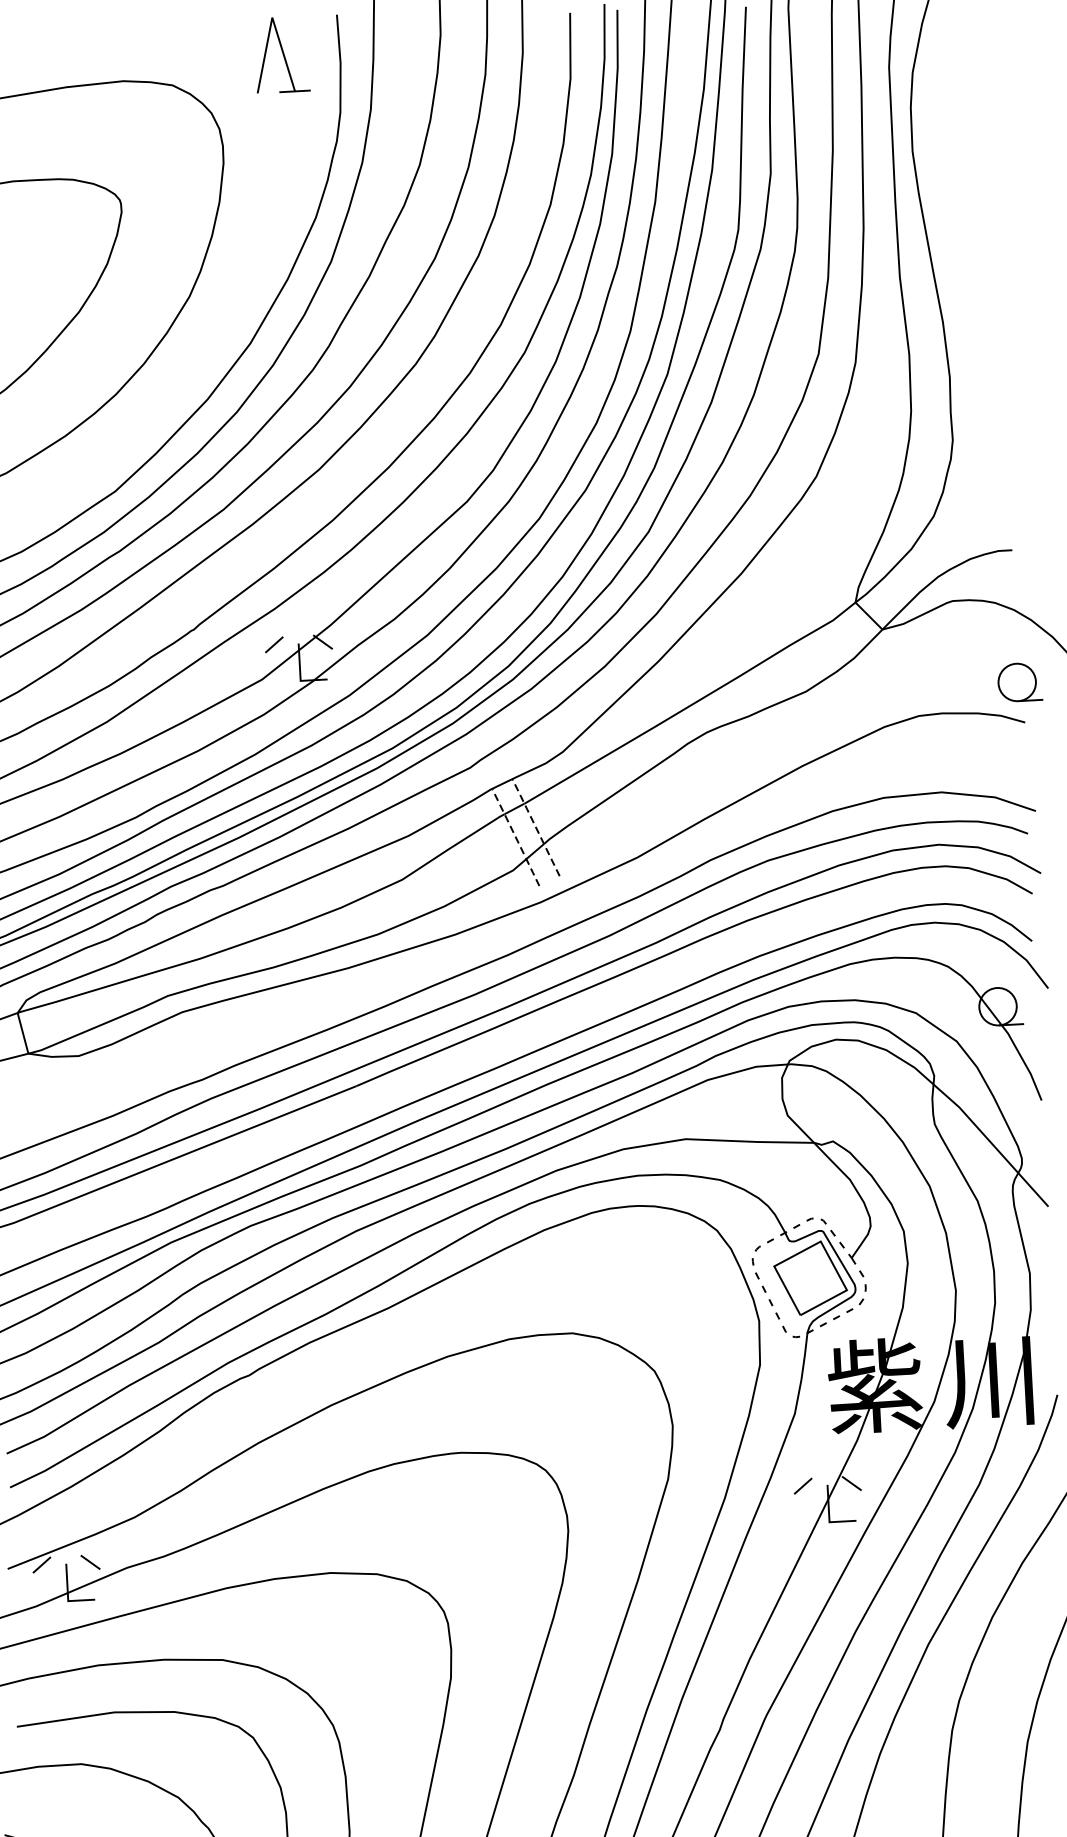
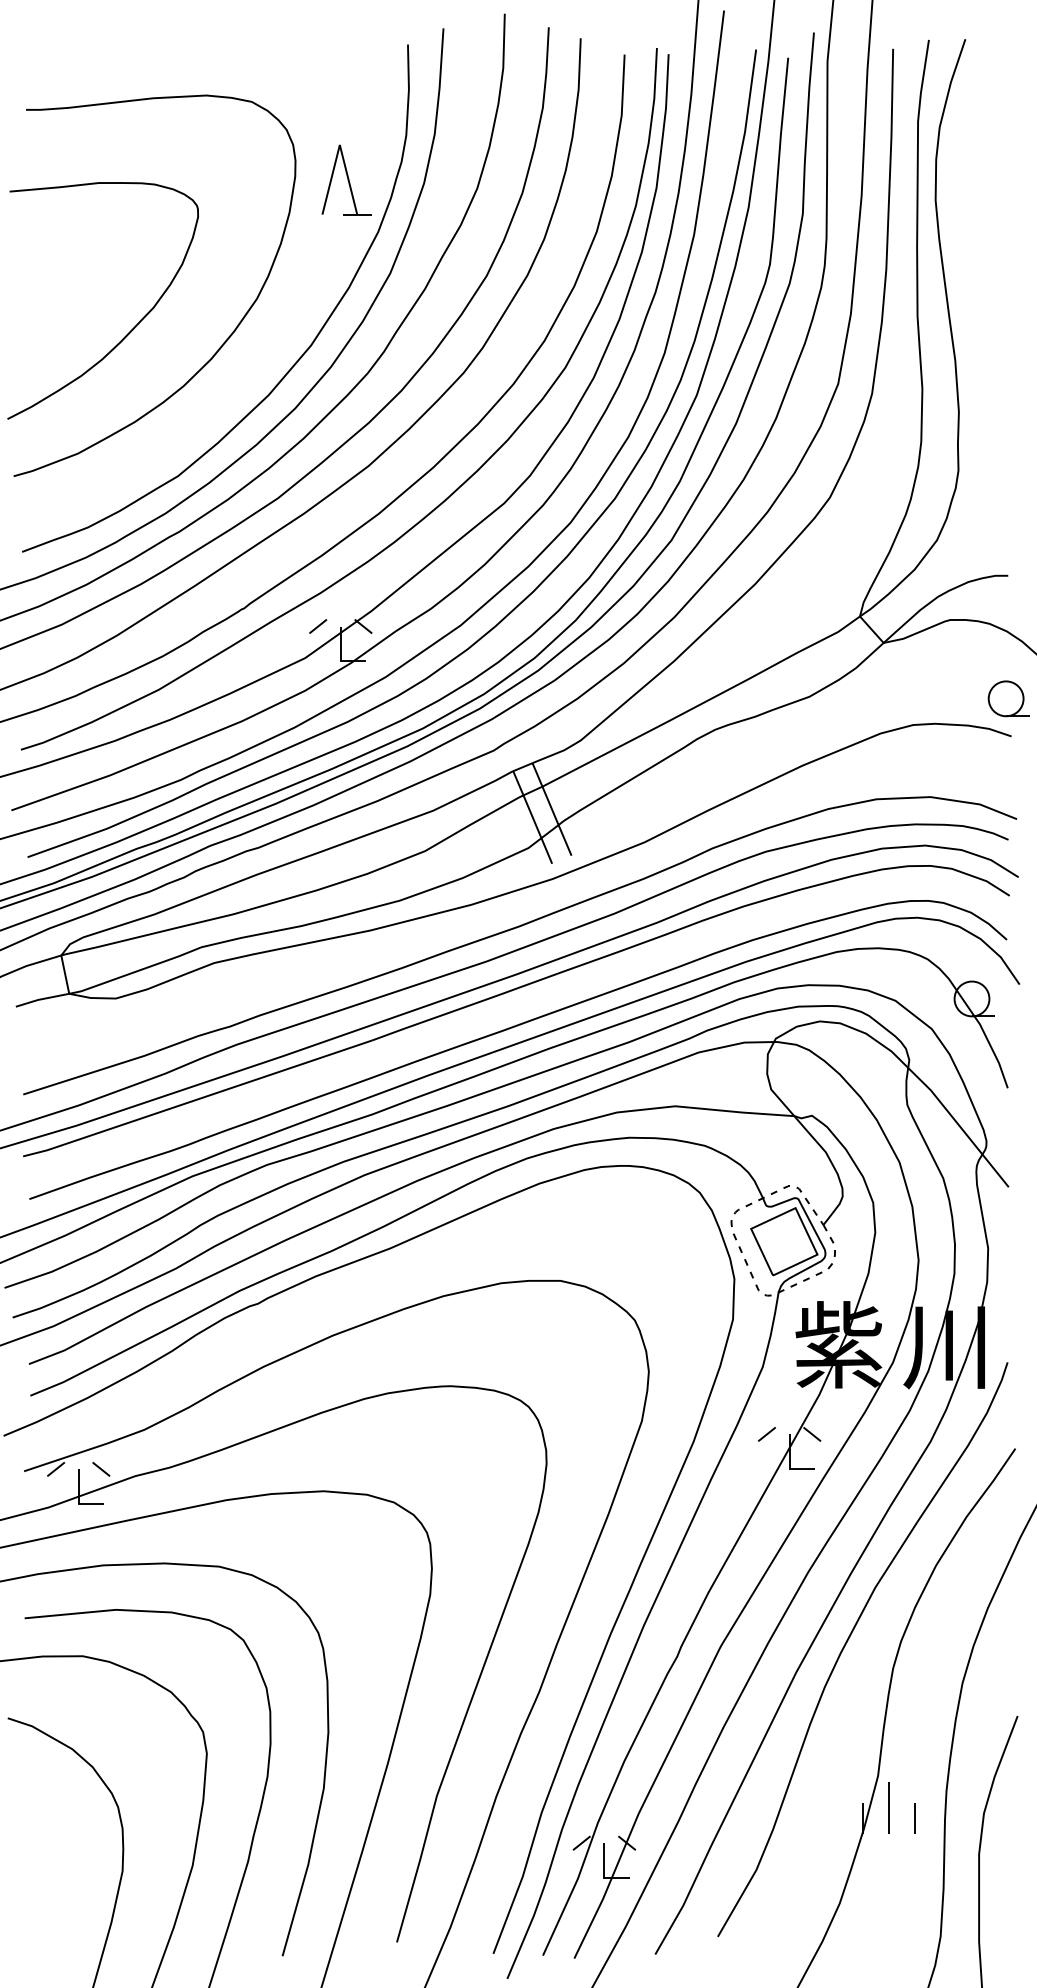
part: (281, 54) -> (346, 179), moved
line: (536, 827) -> (552, 809), dashed -> solid
line: (515, 837) -> (532, 817), dashed -> solid

